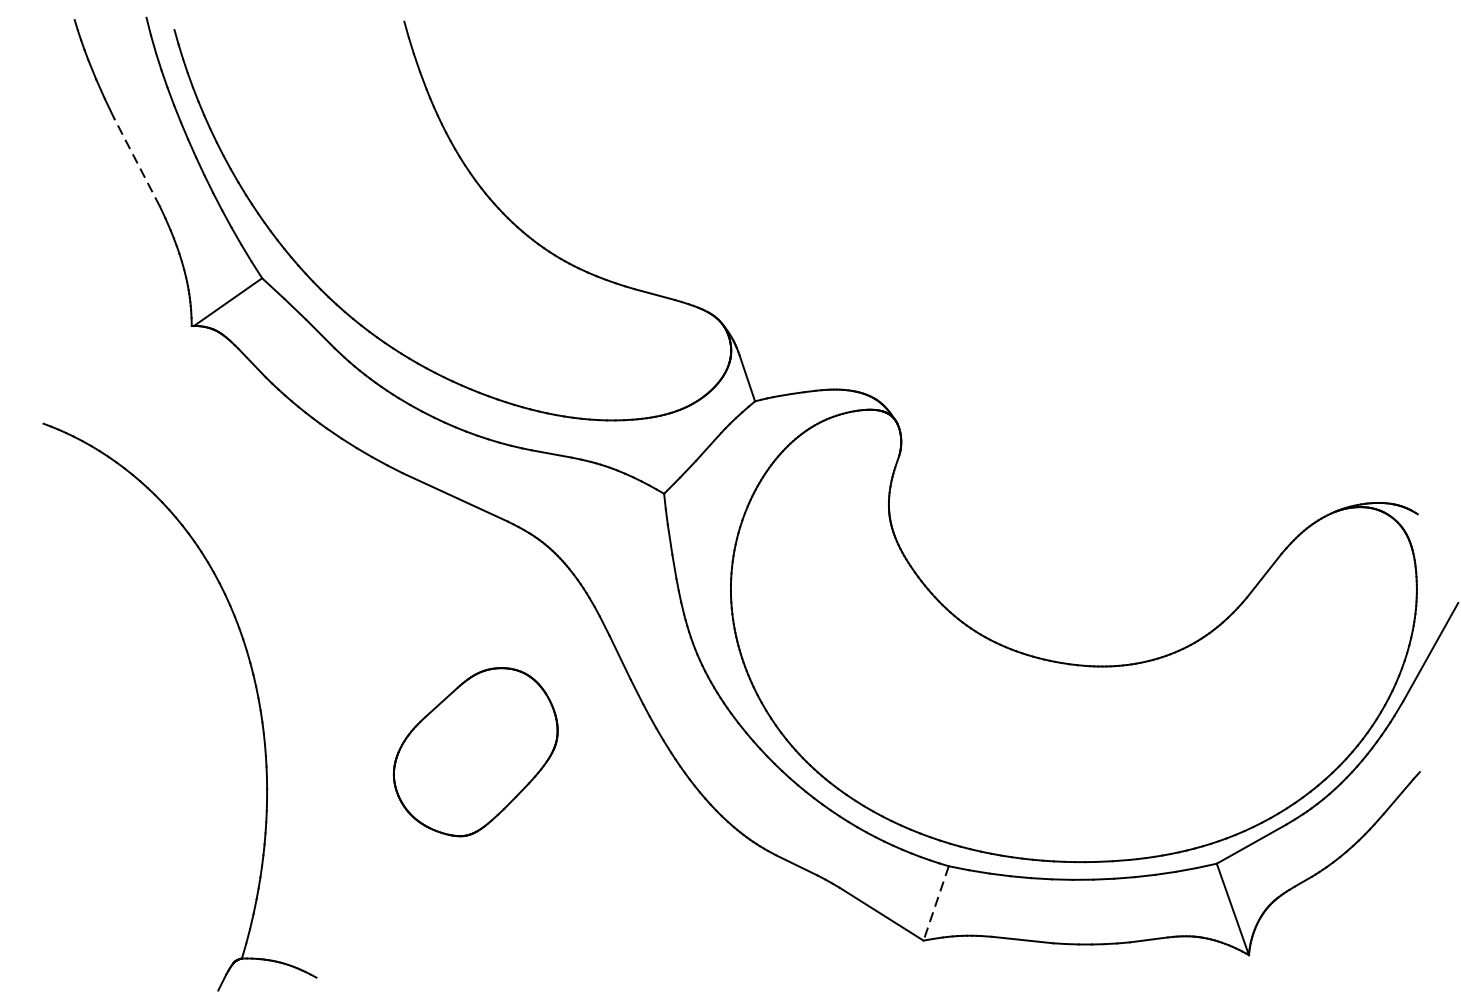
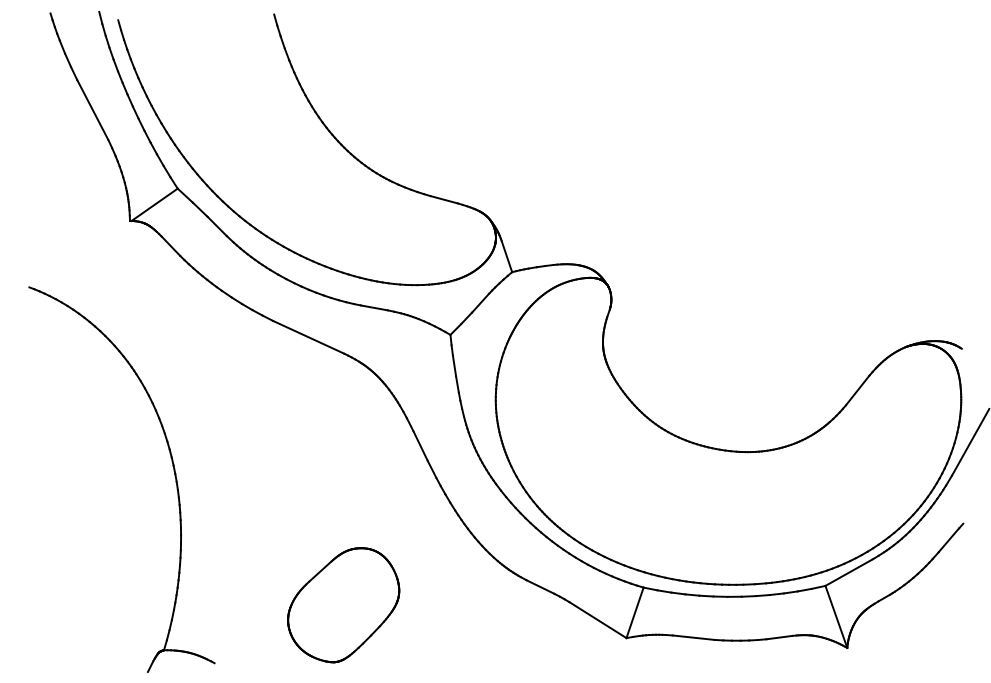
line: (136, 161) -> (92, 109), dashed -> solid
part: (475, 752) -> (343, 605), moved
line: (936, 902) -> (635, 612), dashed -> solid

